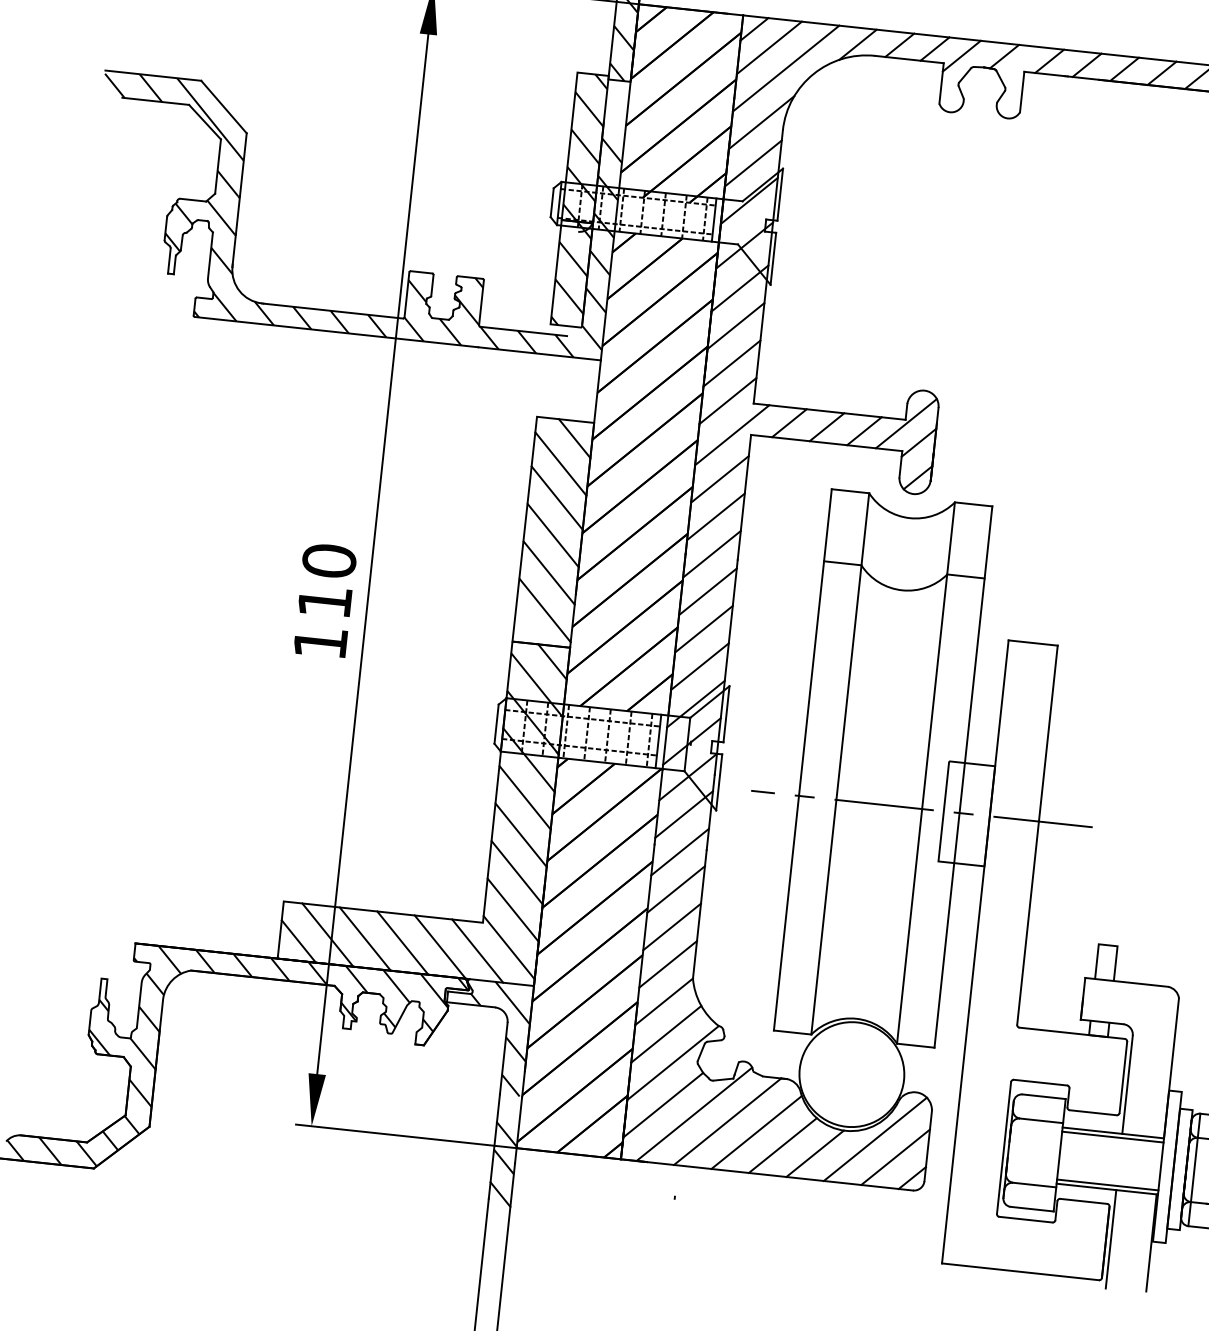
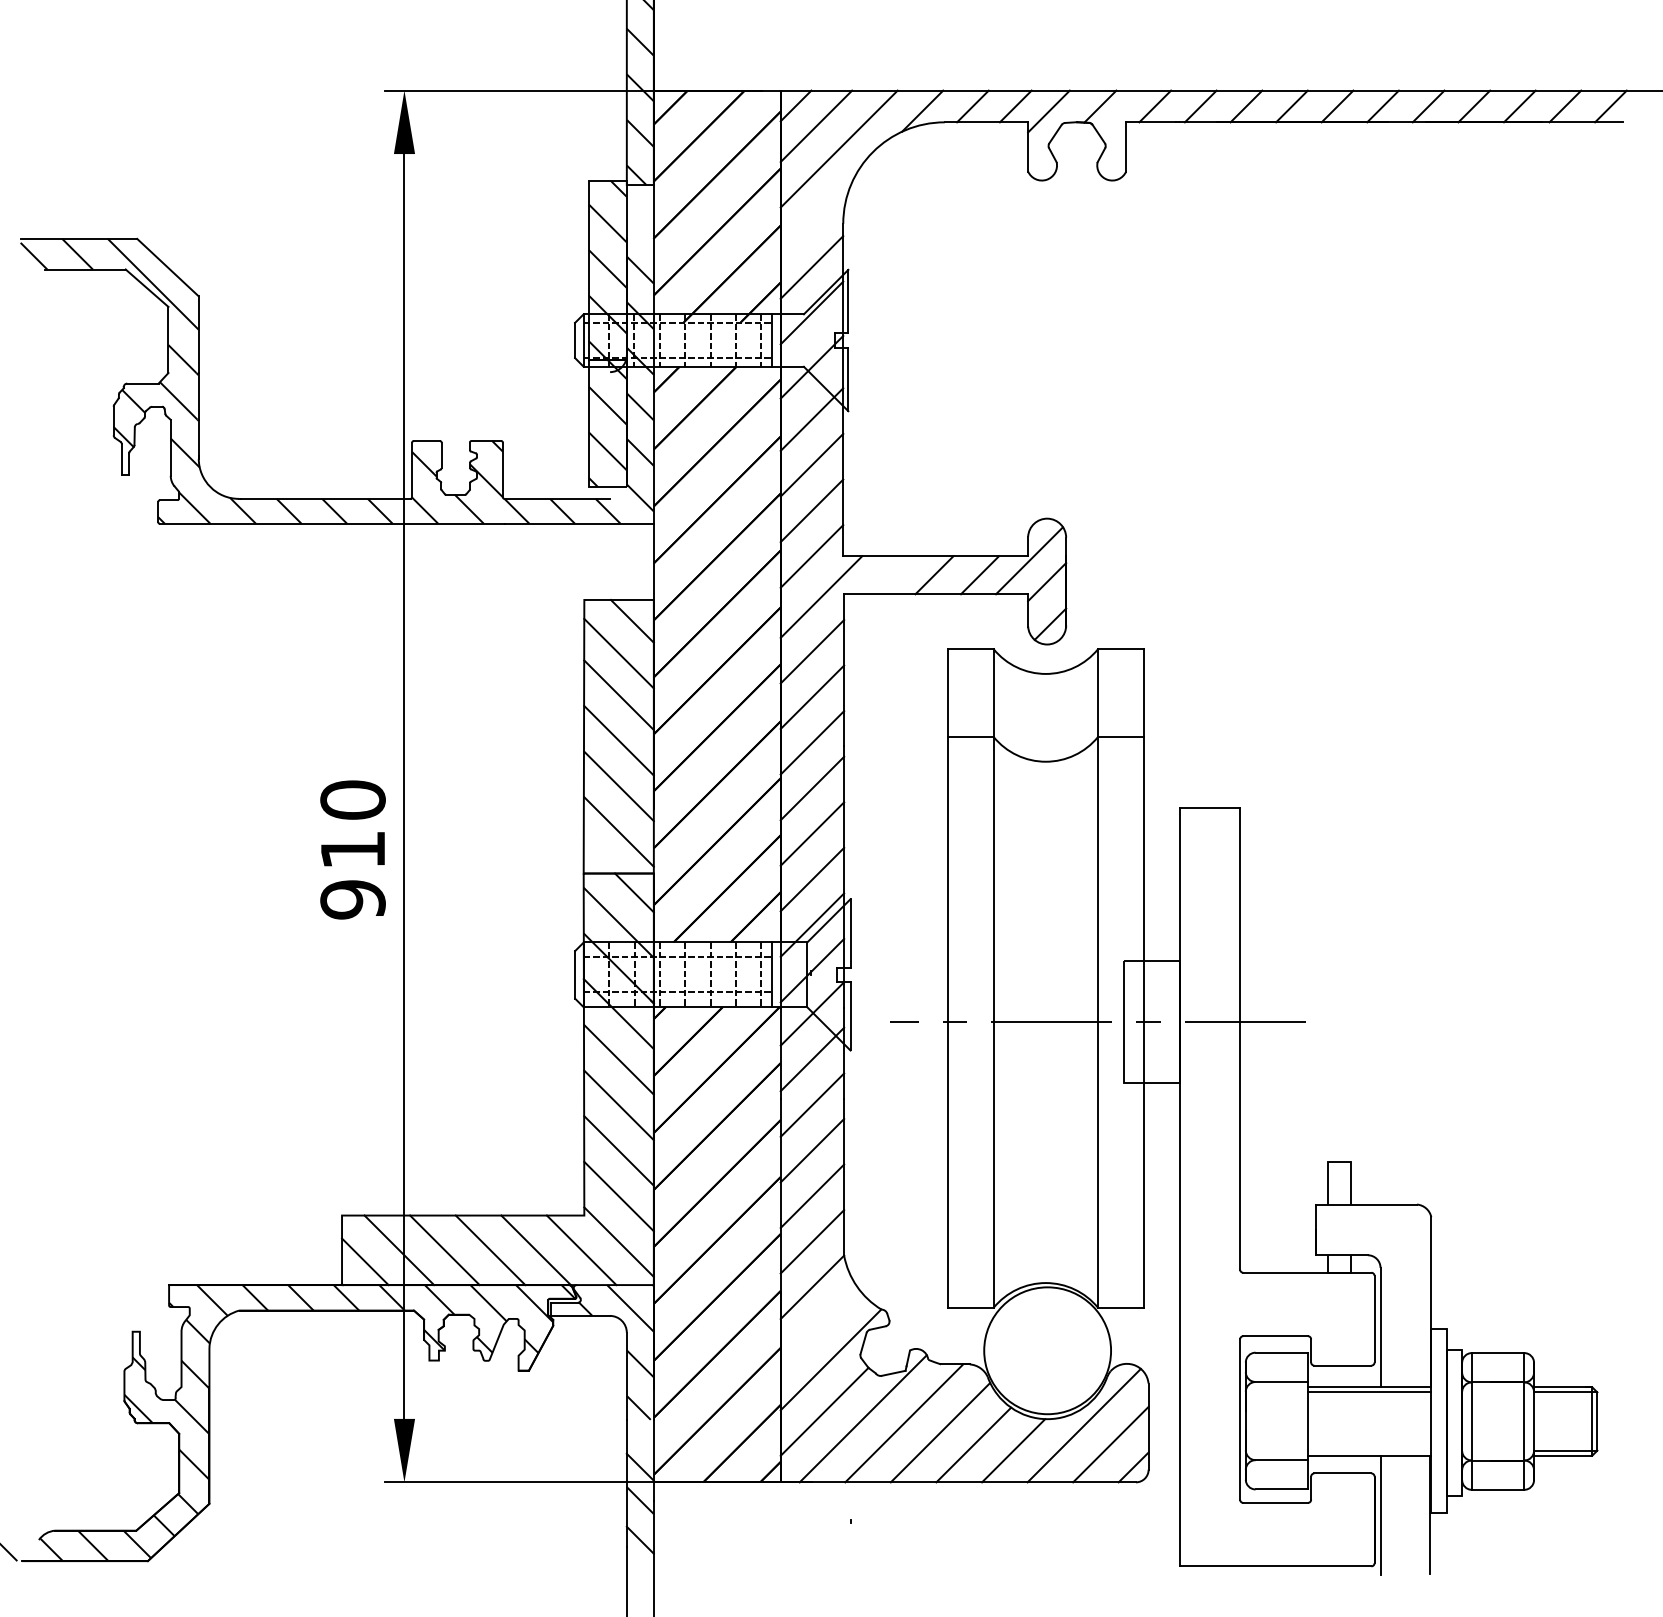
line: (761, 122) -> (816, 217), removed
line: (789, 423) -> (888, 575), removed
text: (320, 642) -> (352, 899), 110 -> 910
line: (665, 1033) -> (818, 1325), removed
line: (1107, 1184) -> (1369, 1450), removed

